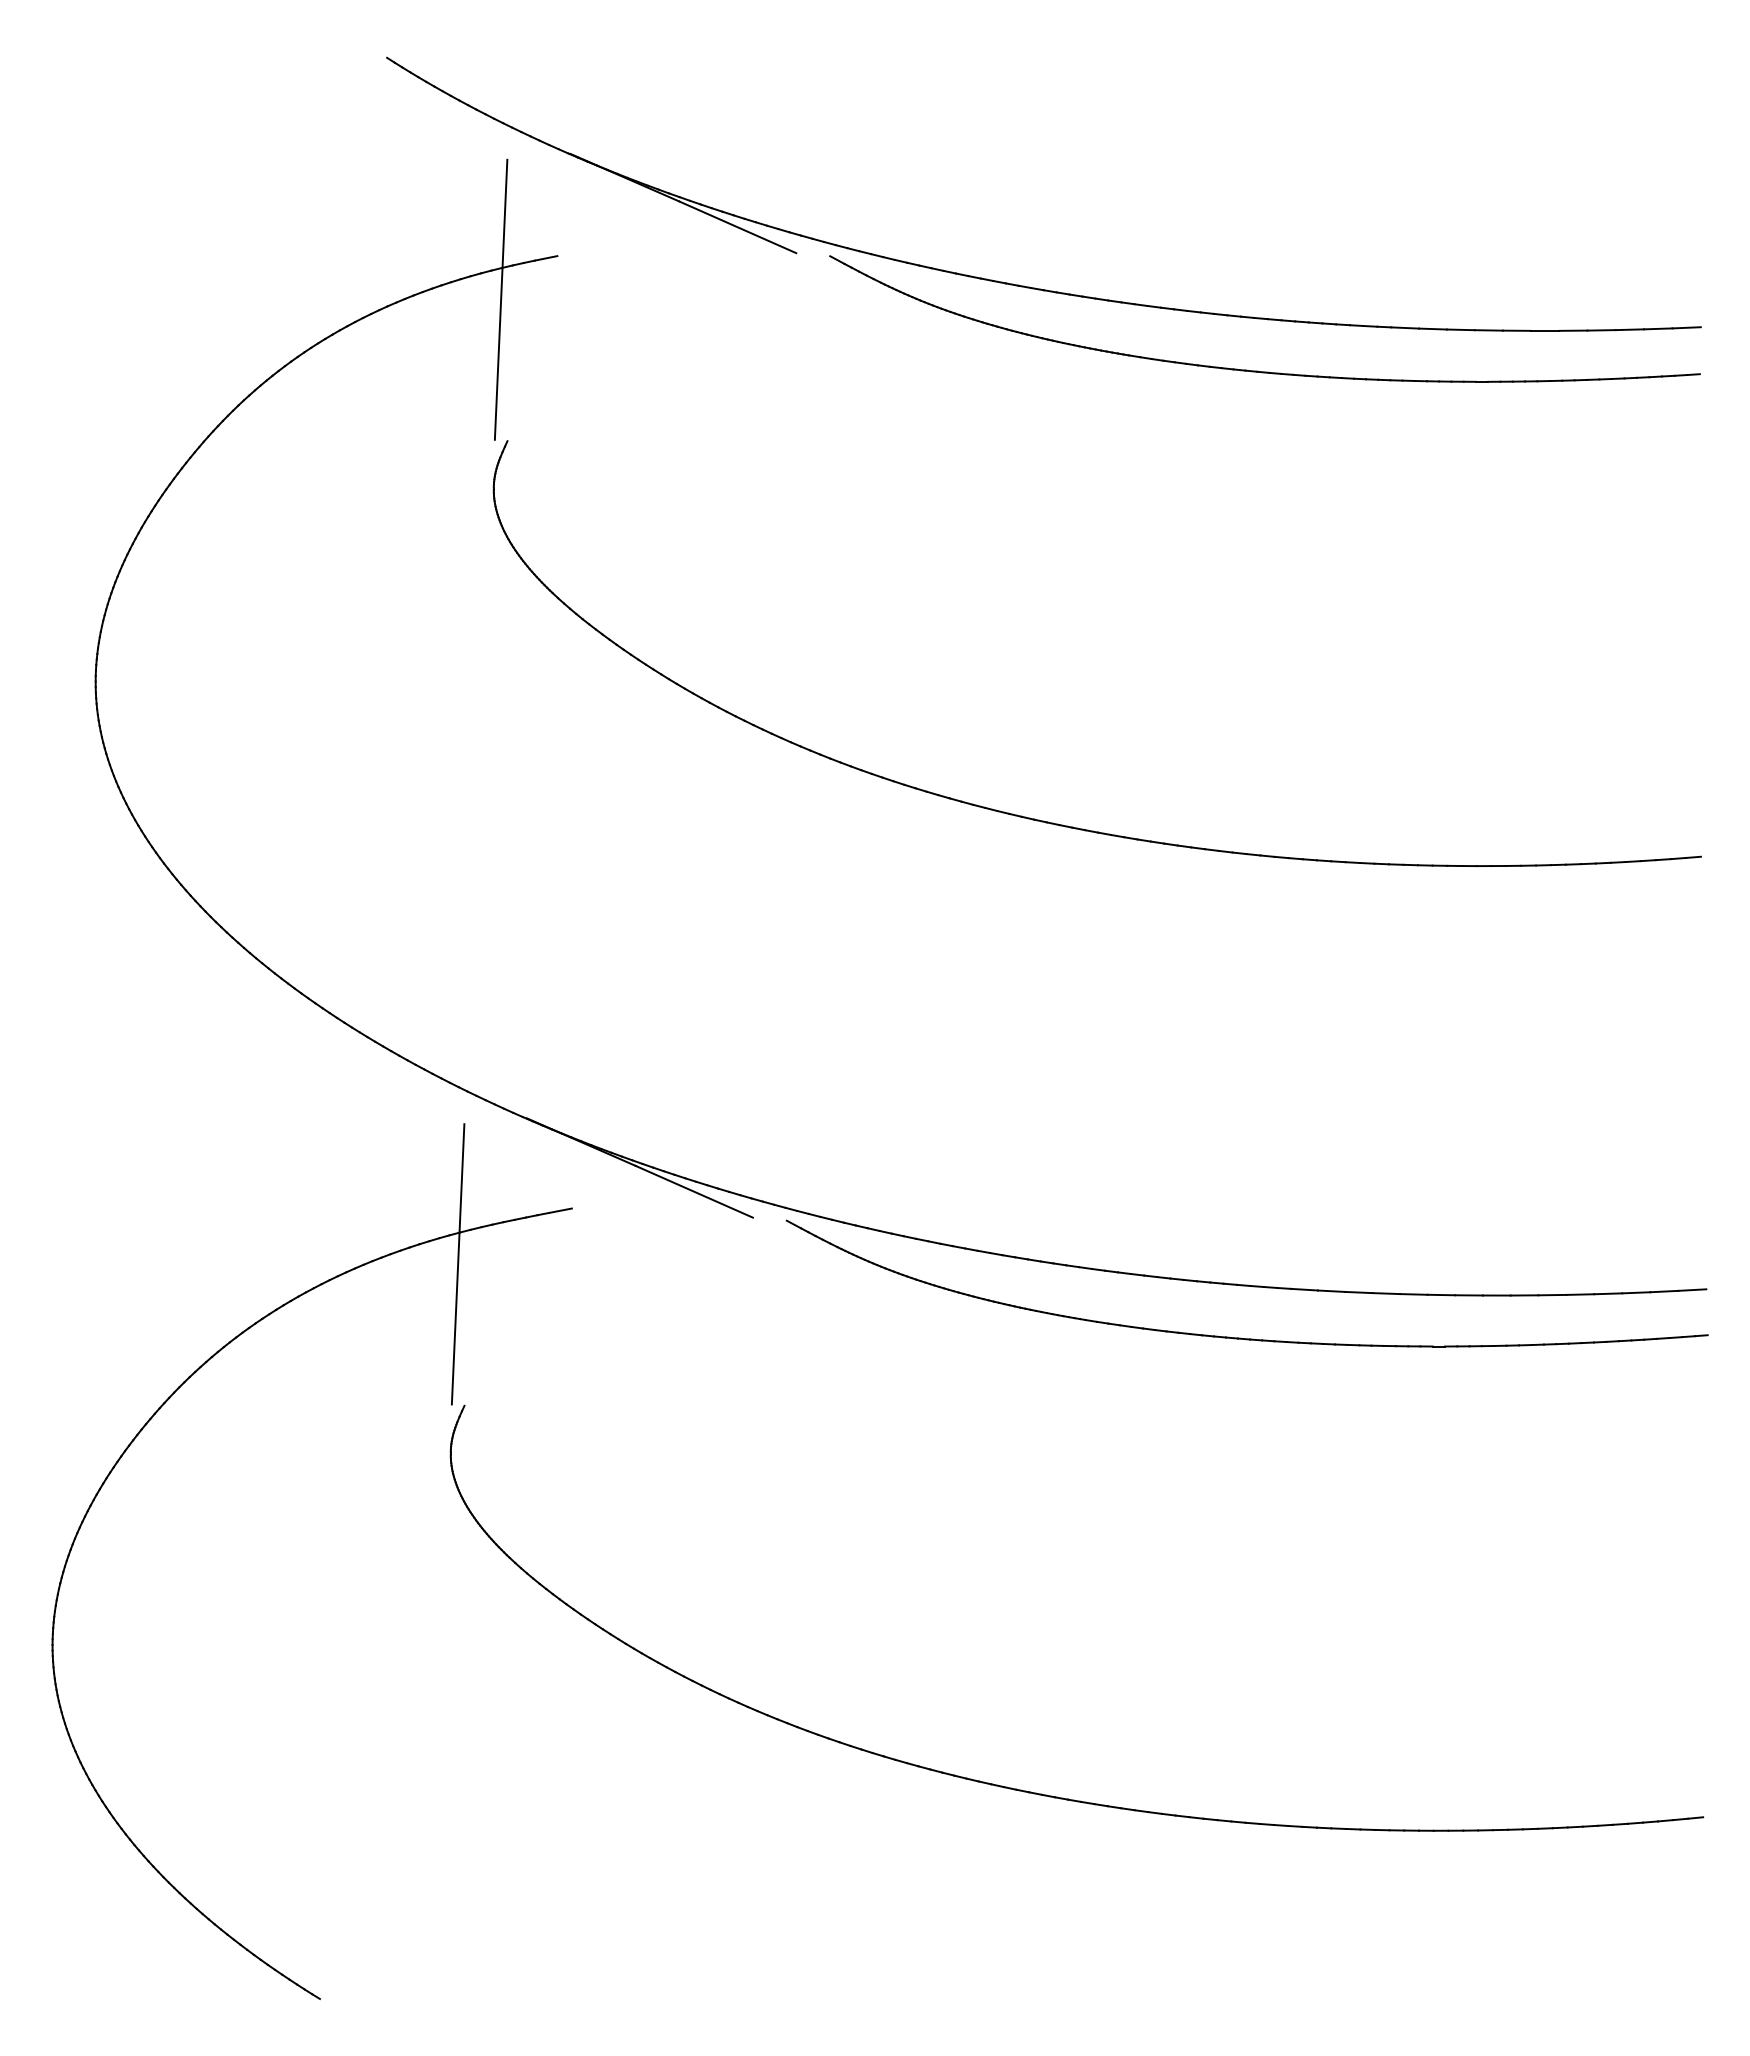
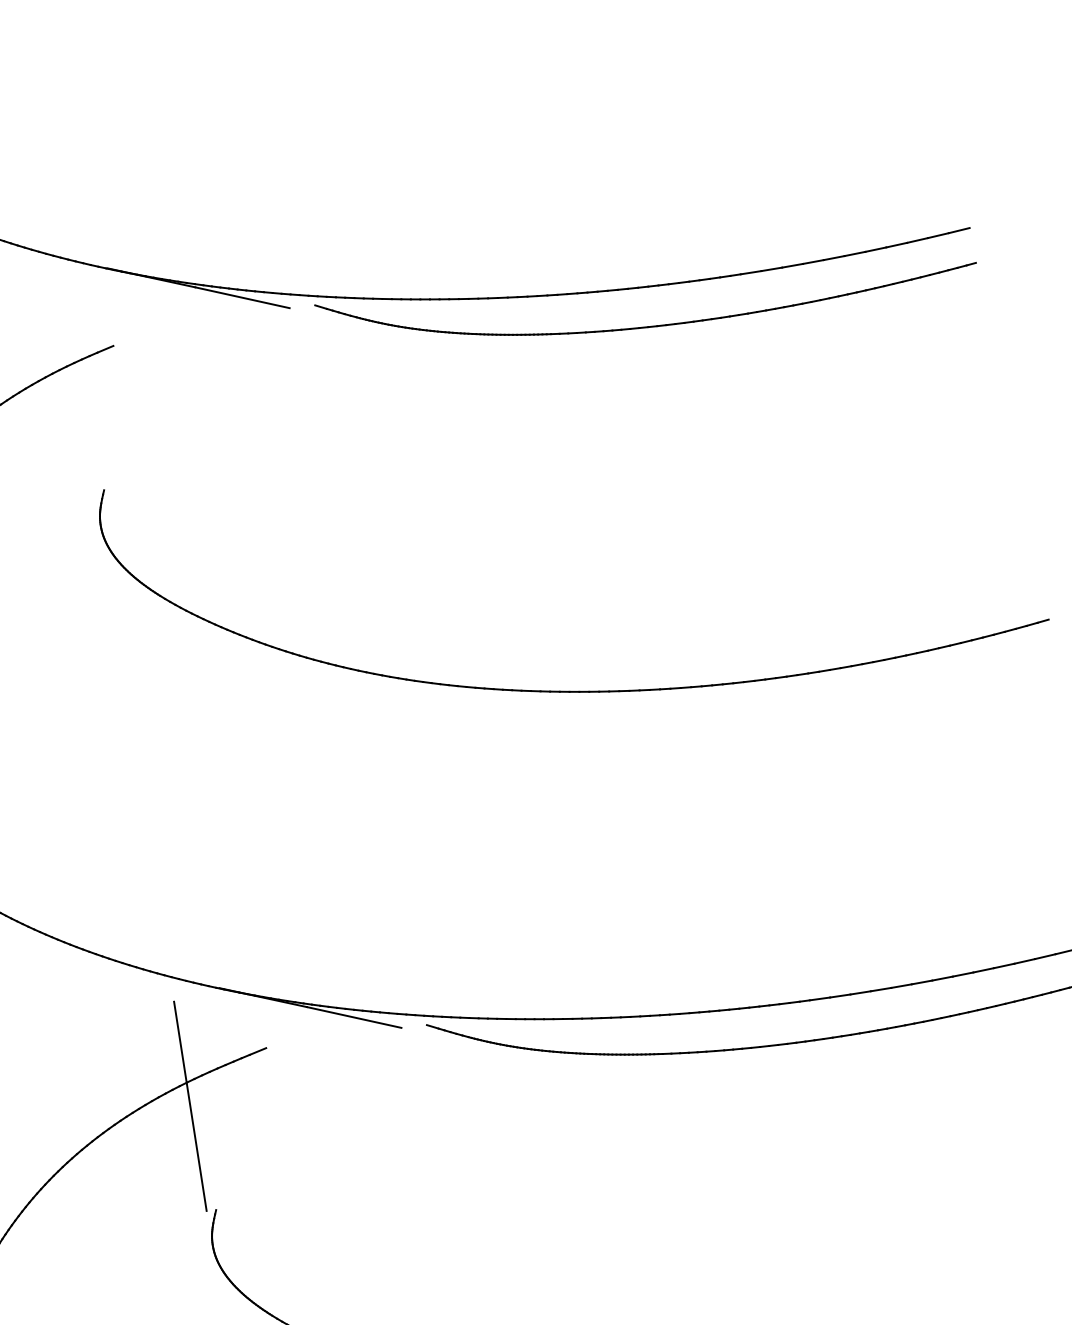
line: (500, 299) -> (77, 386), removed

